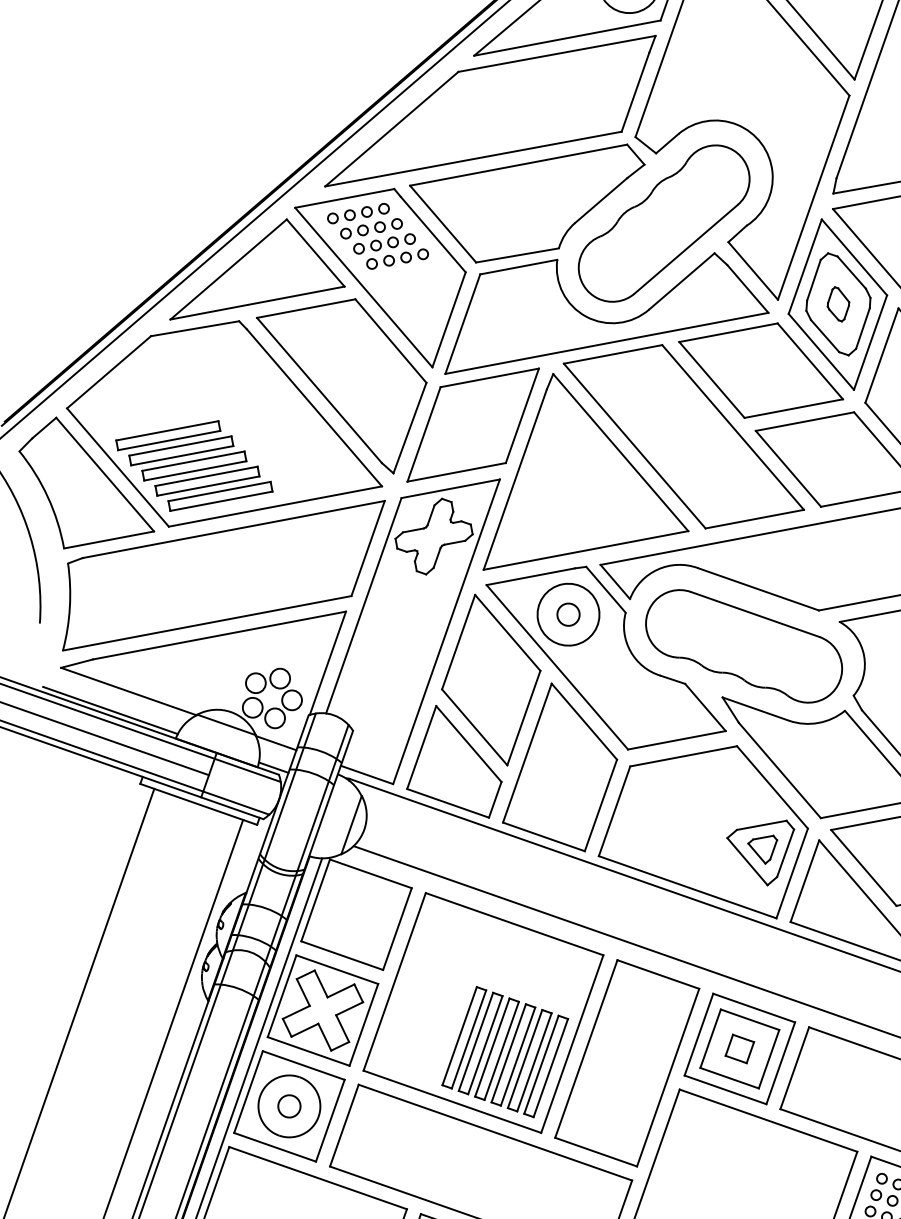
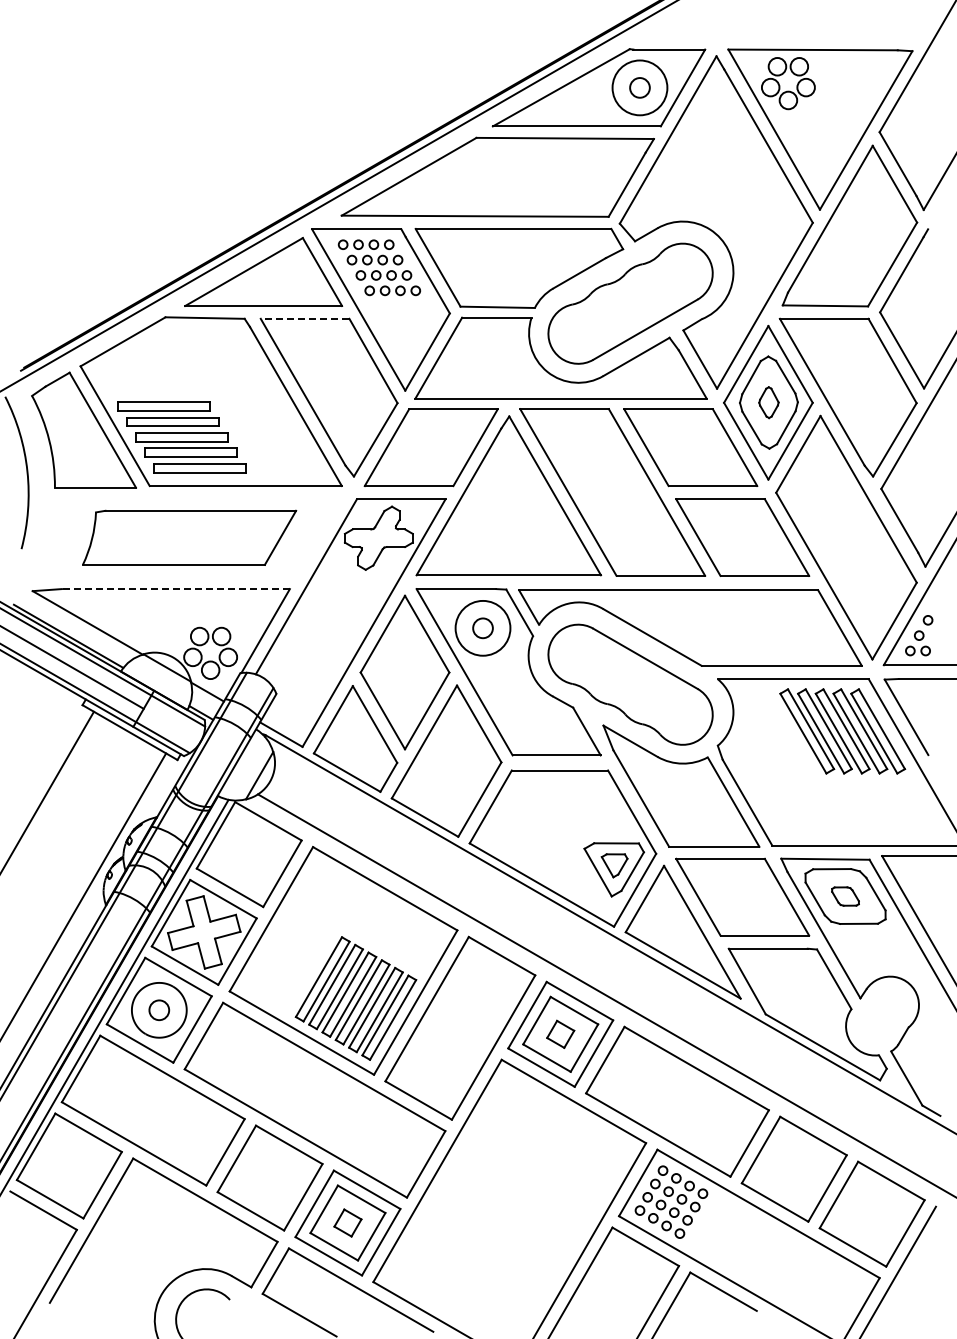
line: (305, 308) -> (304, 318), solid -> dashed
part: (223, 575) -> (189, 537), size x0.7
line: (219, 636) -> (175, 589), solid -> dashed

